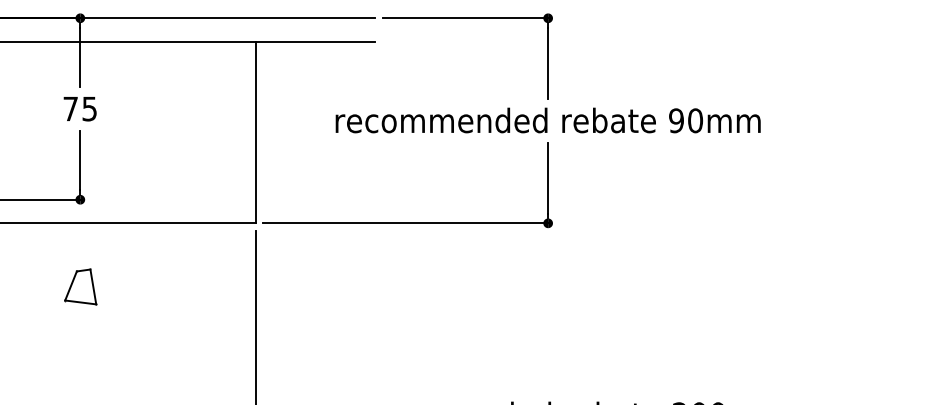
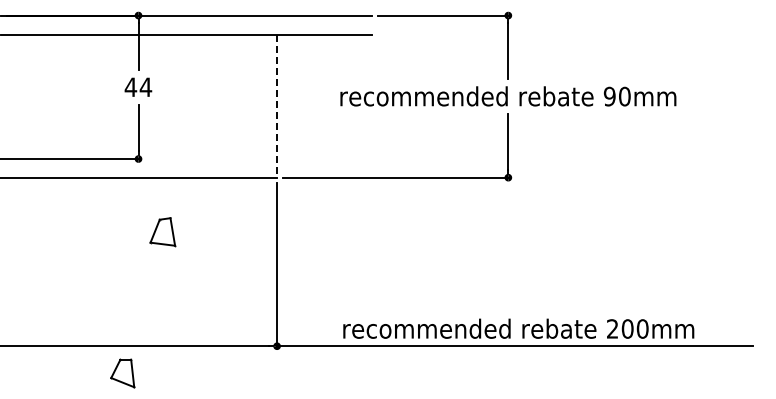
text: (80, 109) -> (138, 87), 75 -> 44
line: (256, 133) -> (277, 106), solid -> dashed
part: (80, 287) -> (162, 232), moved

